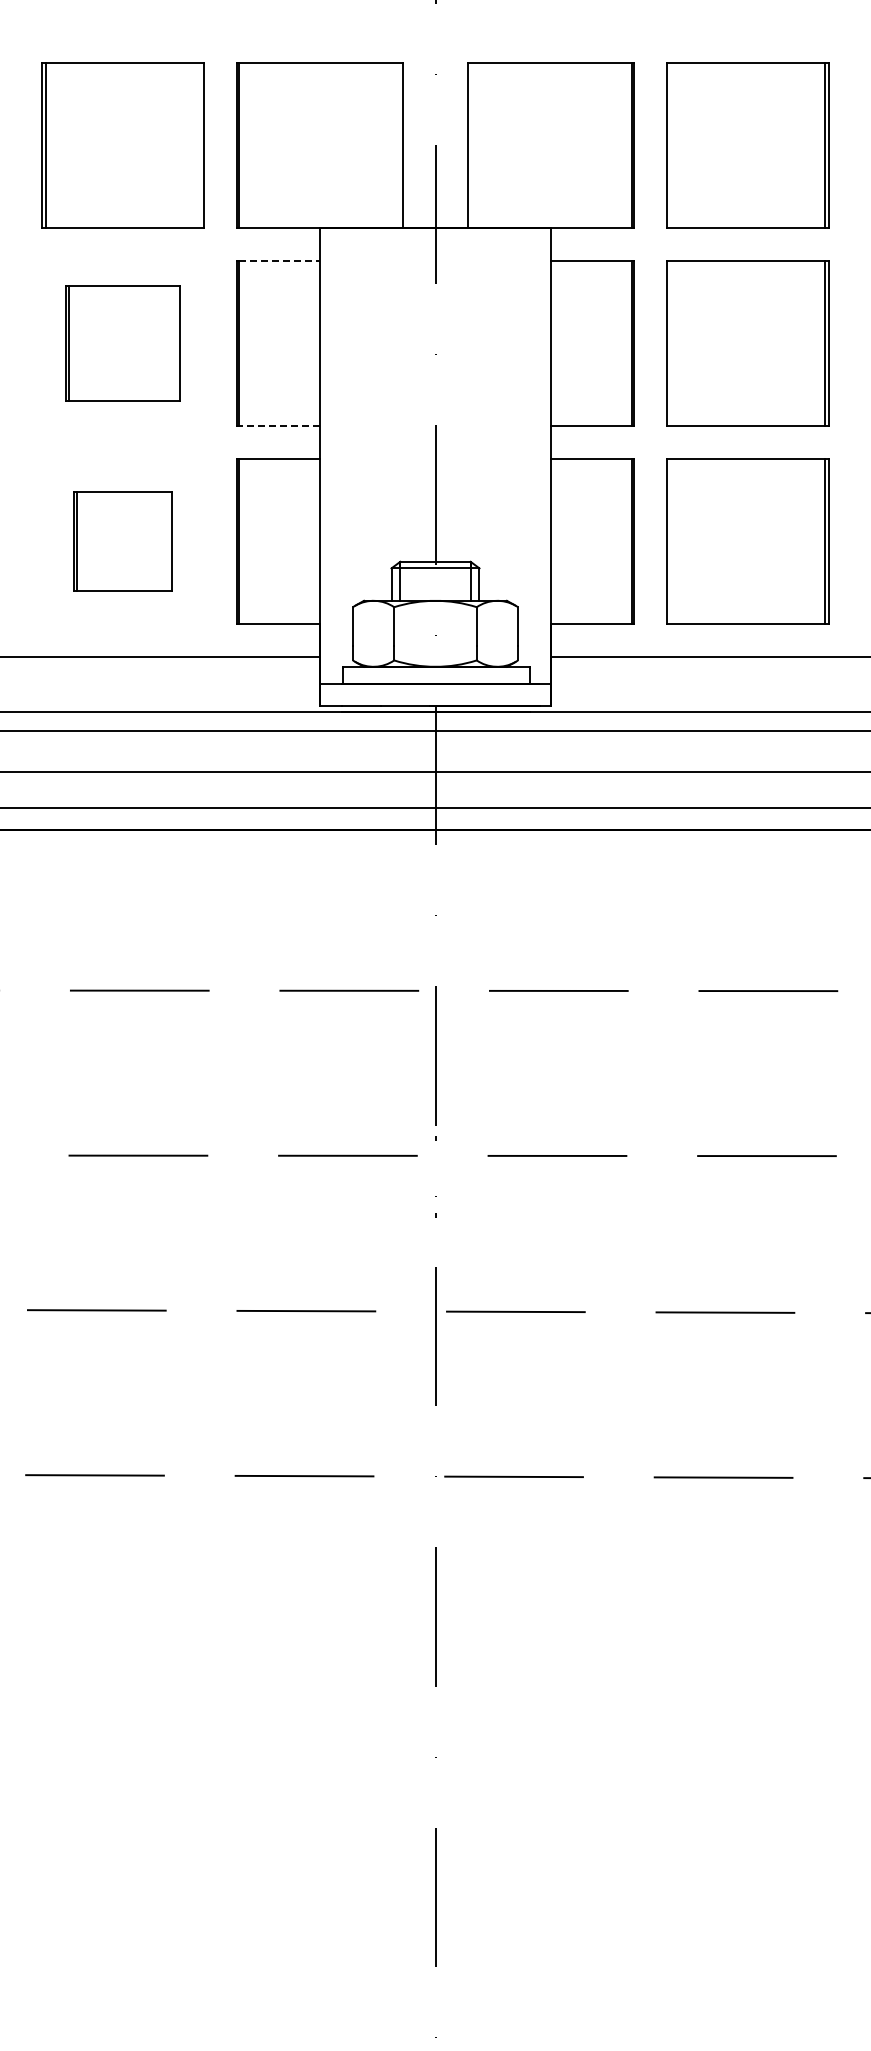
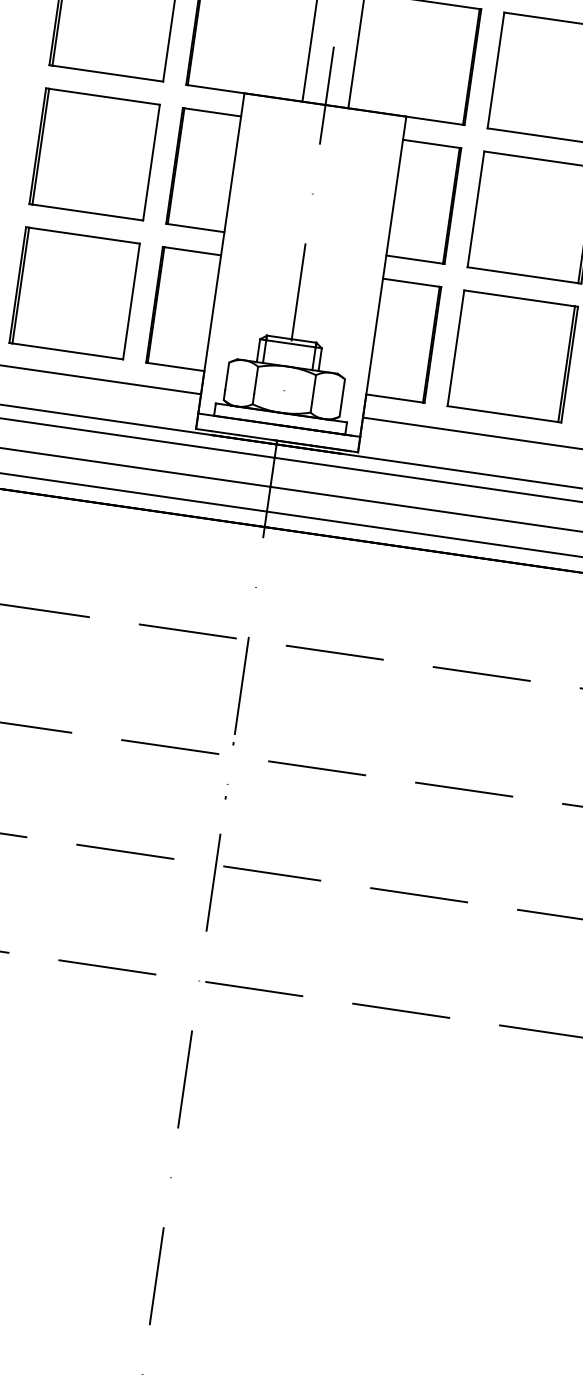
line: (280, 260) -> (213, 112), dashed -> solid
part: (122, 343) -> (94, 154), size x1.43
line: (279, 425) -> (196, 227), dashed -> solid
part: (122, 541) -> (74, 293), size x1.67

